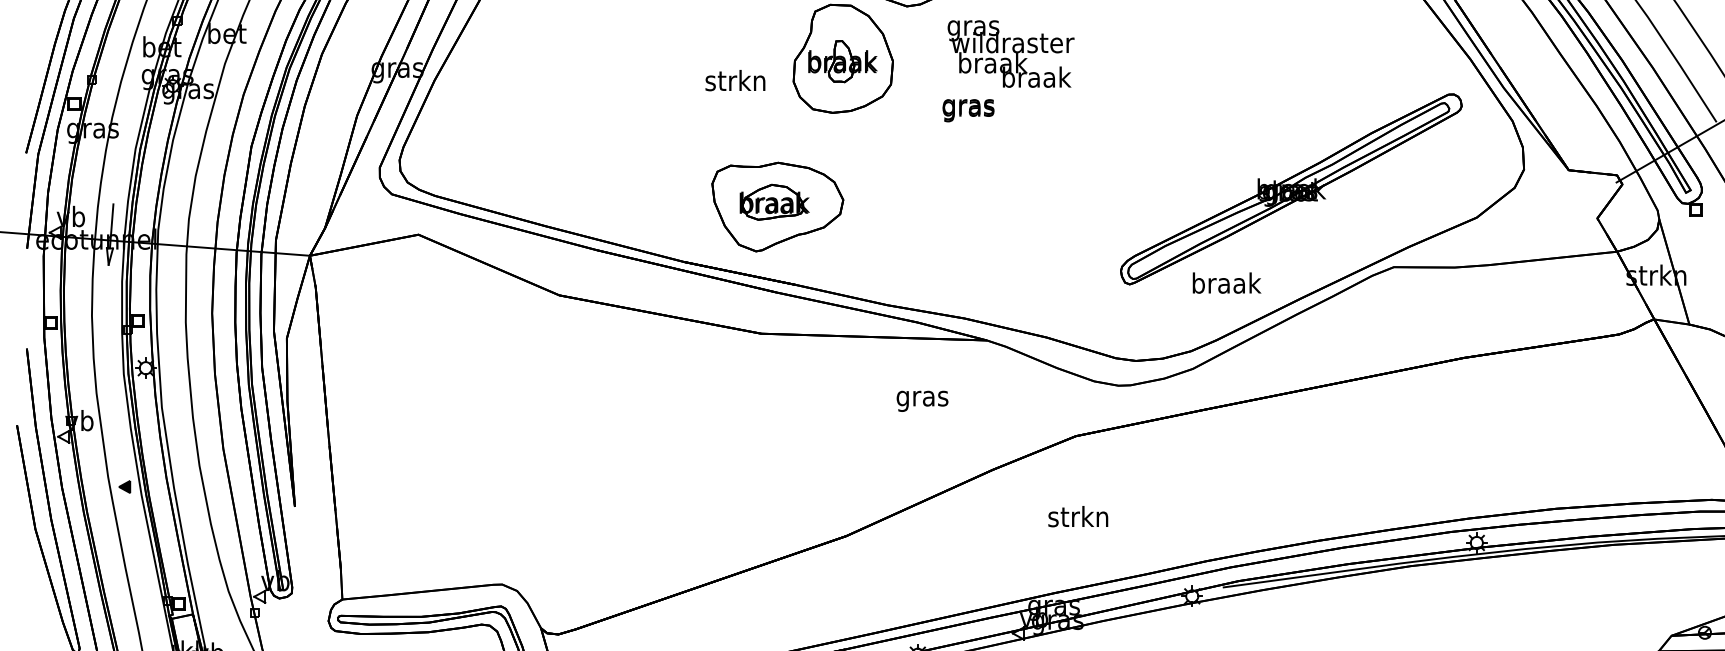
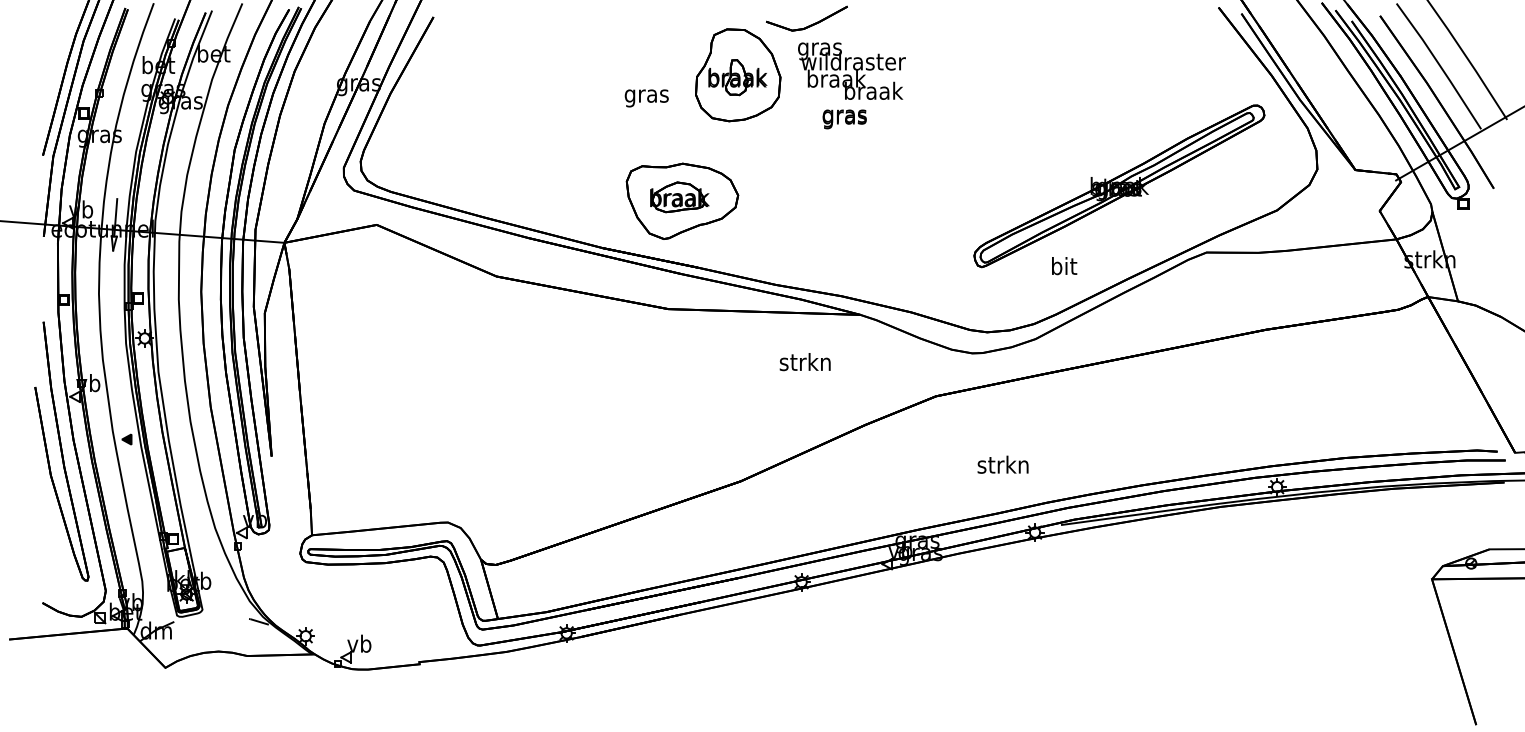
text: (1010, 53) -> (851, 70), moved
text: (735, 82) -> (646, 95), strkn -> gras
text: (1226, 283) -> (1064, 266), braak -> bit
text: (921, 398) -> (804, 364), gras -> strkn
text: (1077, 516) -> (1002, 464), moved

